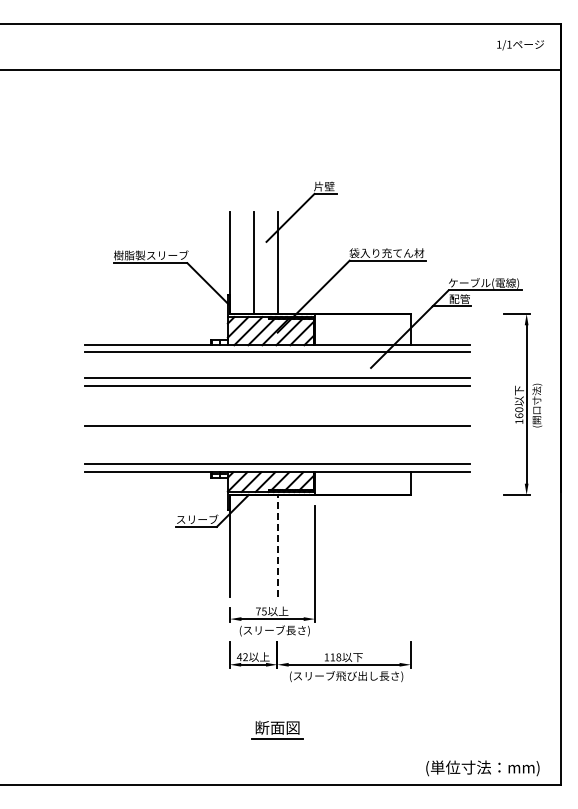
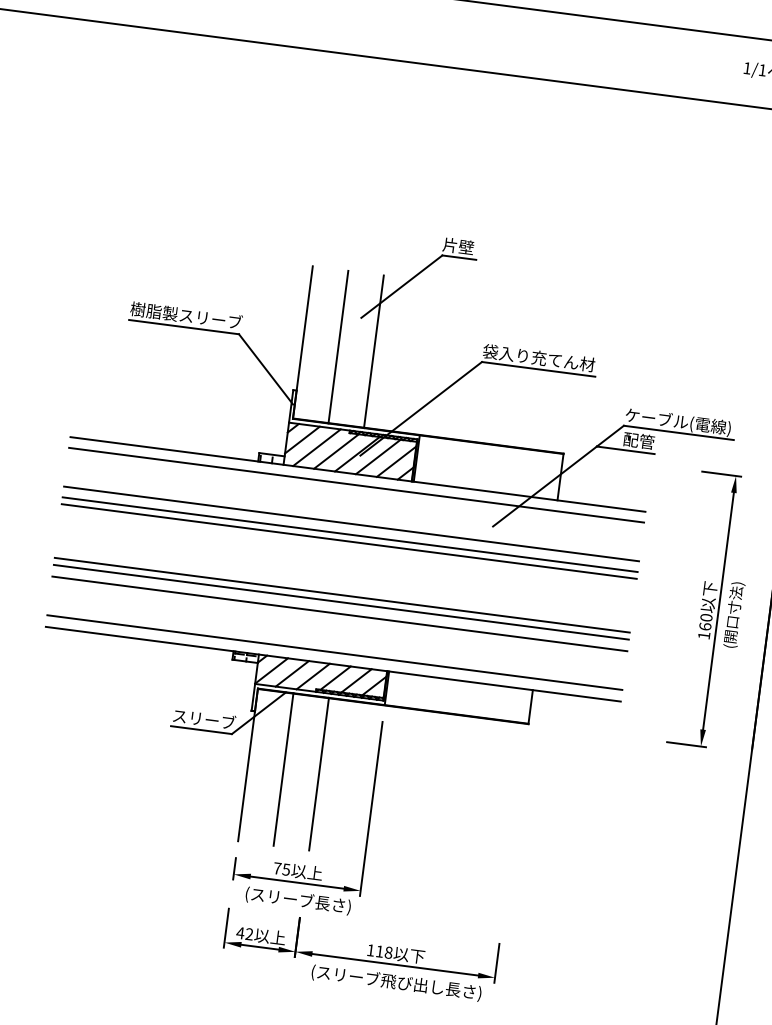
line: (277, 390) -> (348, 542), added
line: (277, 430) -> (341, 601), added
line: (277, 438) -> (339, 613), added
line: (253, 545) -> (282, 768), added
line: (277, 545) -> (318, 773), dashed -> solid

